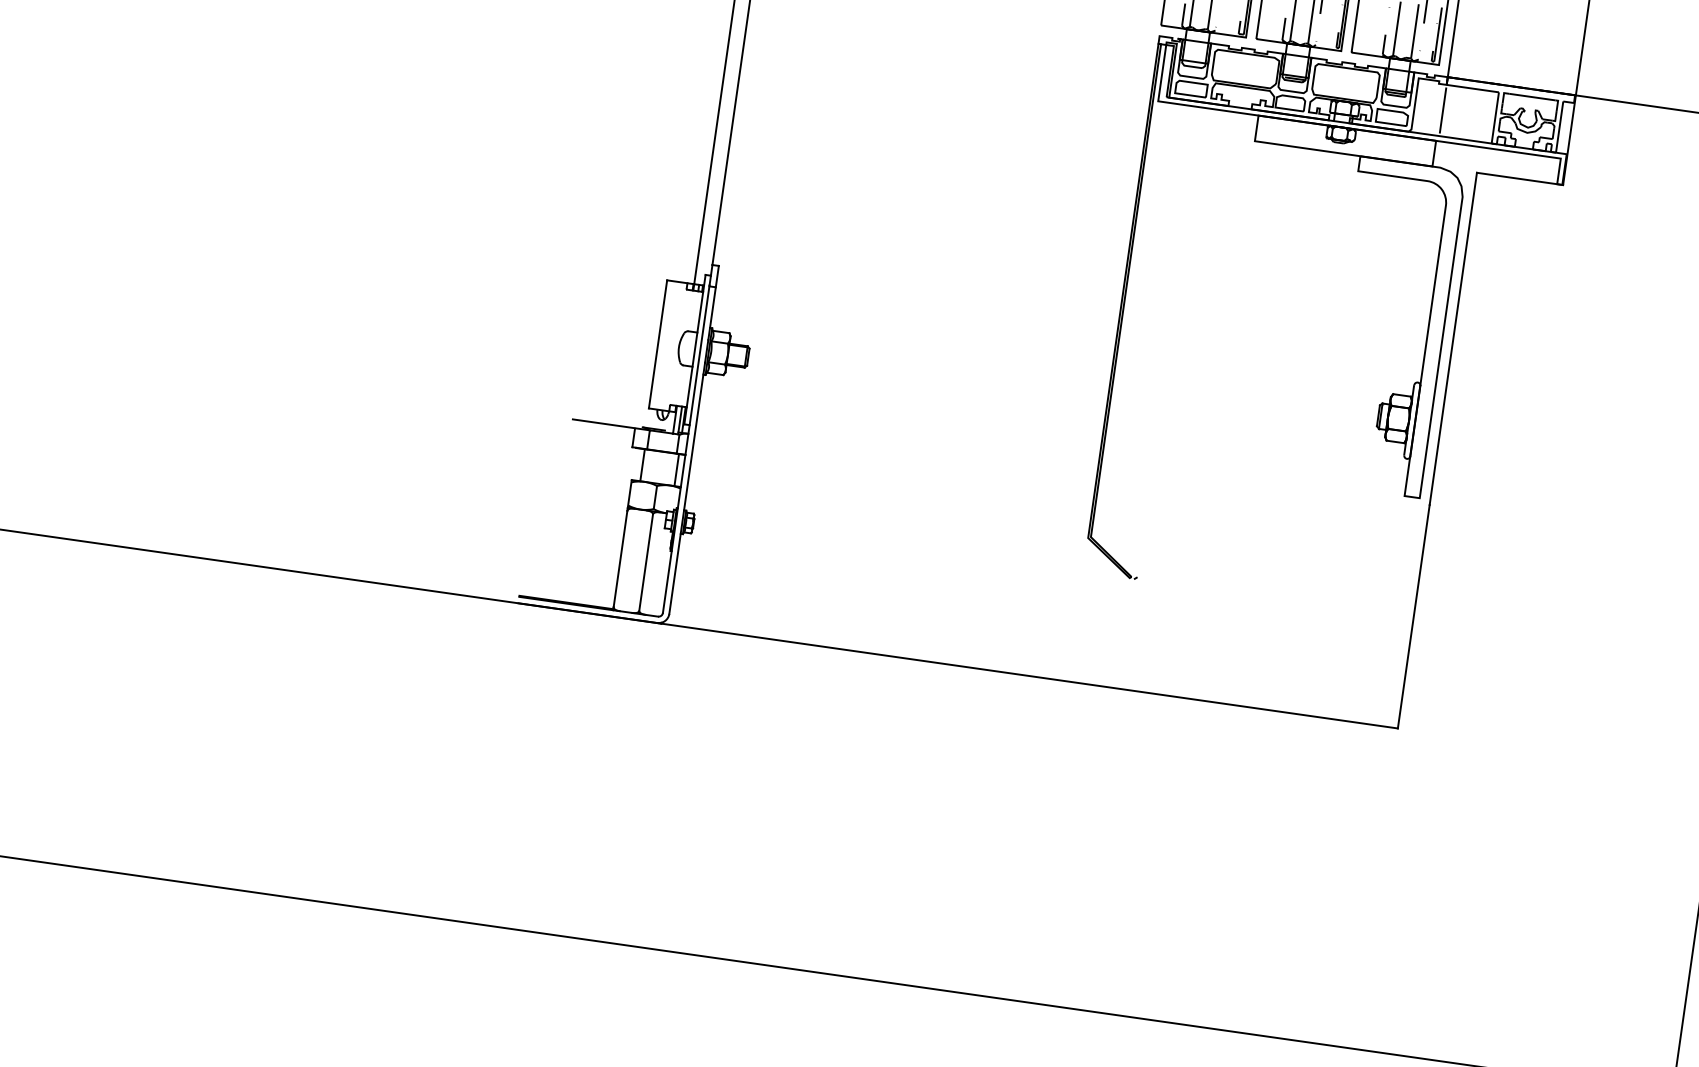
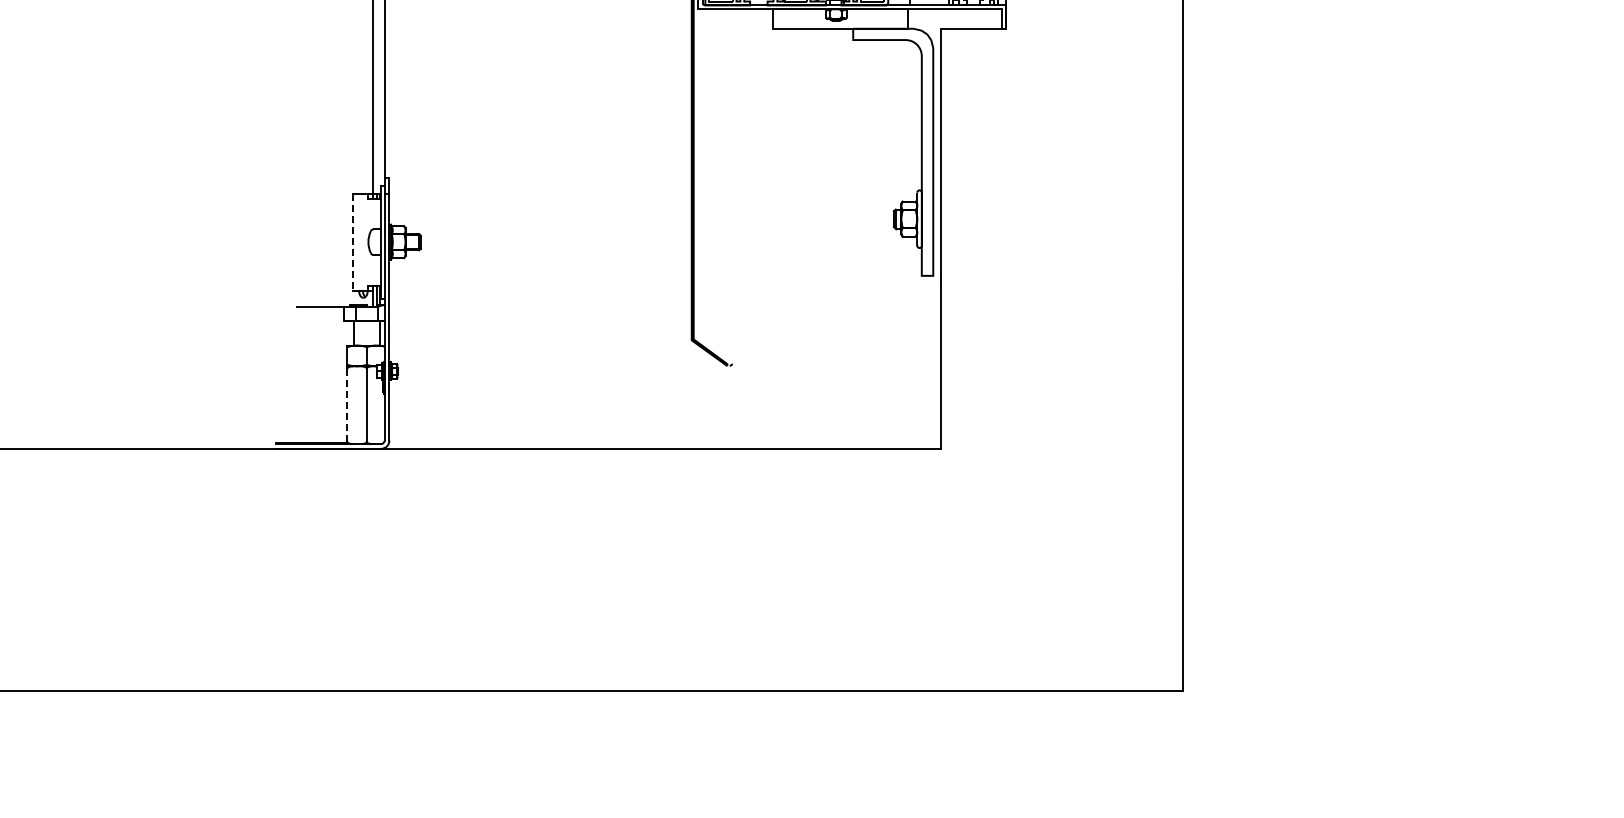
line: (657, 344) -> (352, 242), solid -> dashed
line: (620, 558) -> (347, 404), solid -> dashed

